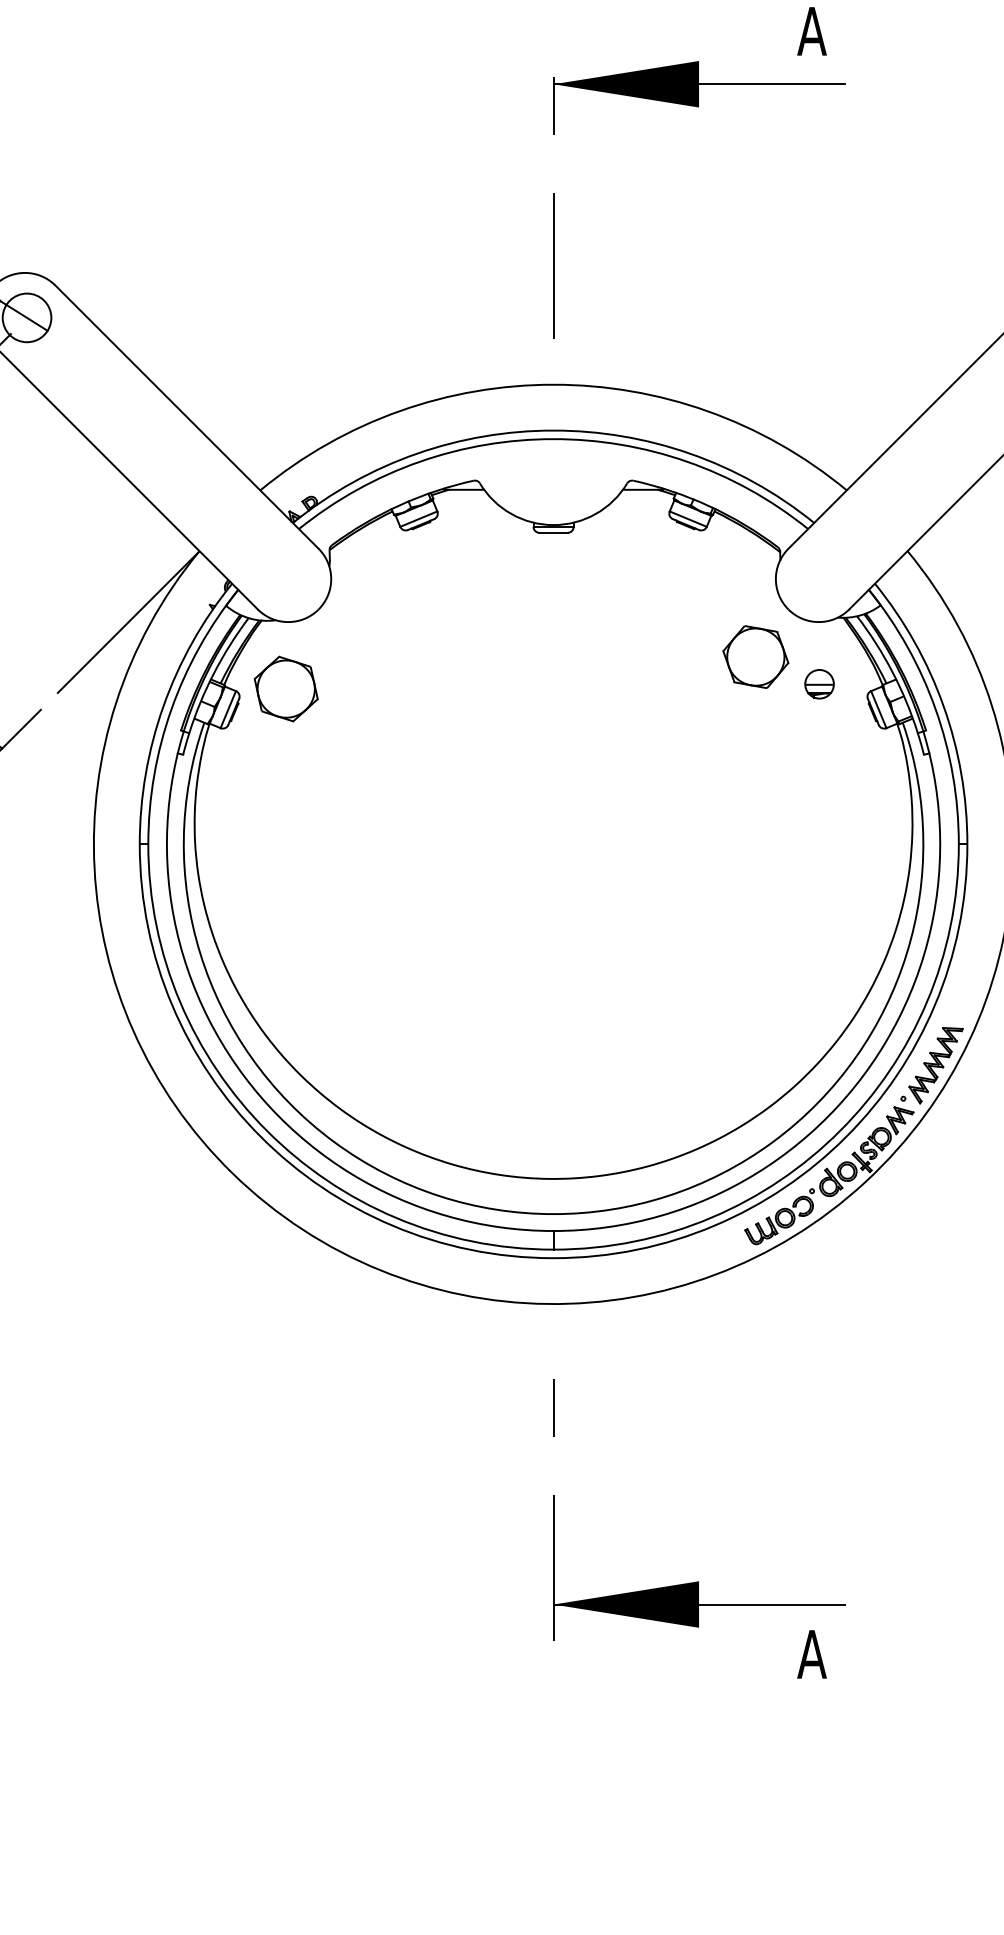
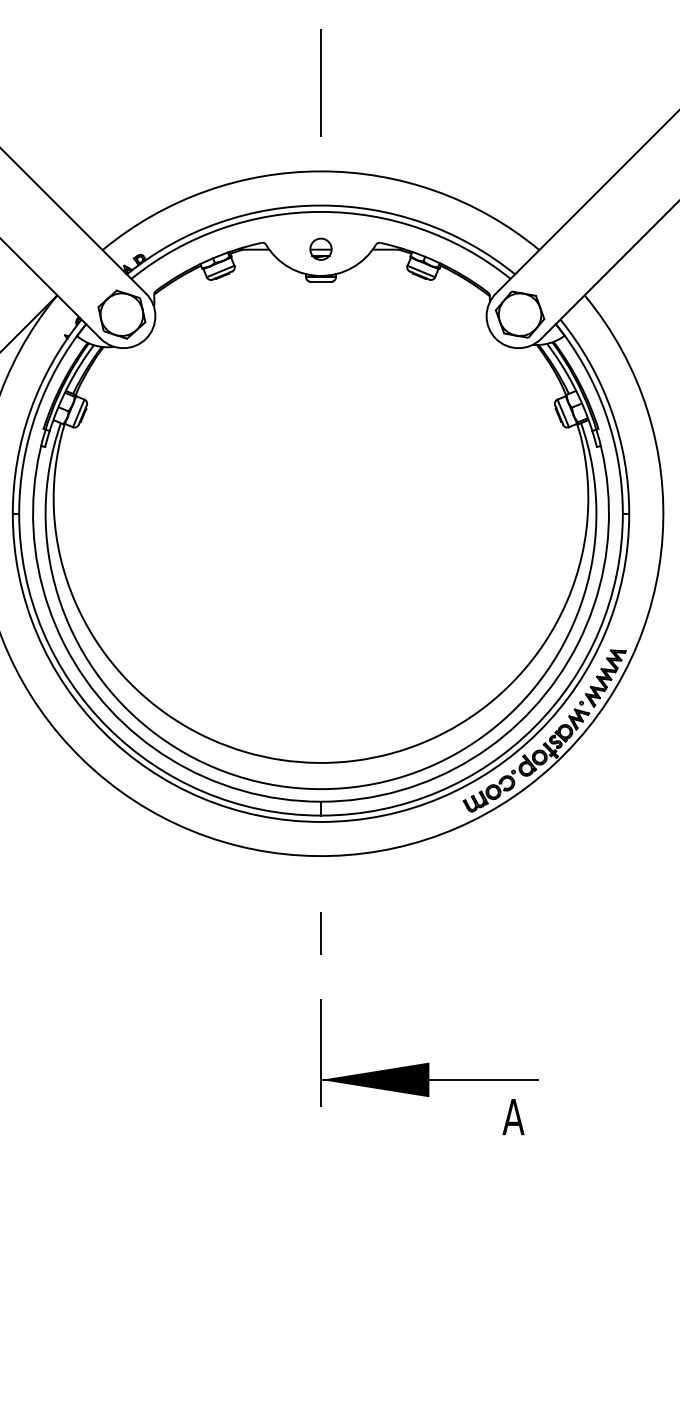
part: (755, 656) -> (519, 314), moved
part: (819, 684) -> (320, 249), moved
part: (285, 688) -> (121, 314), moved

